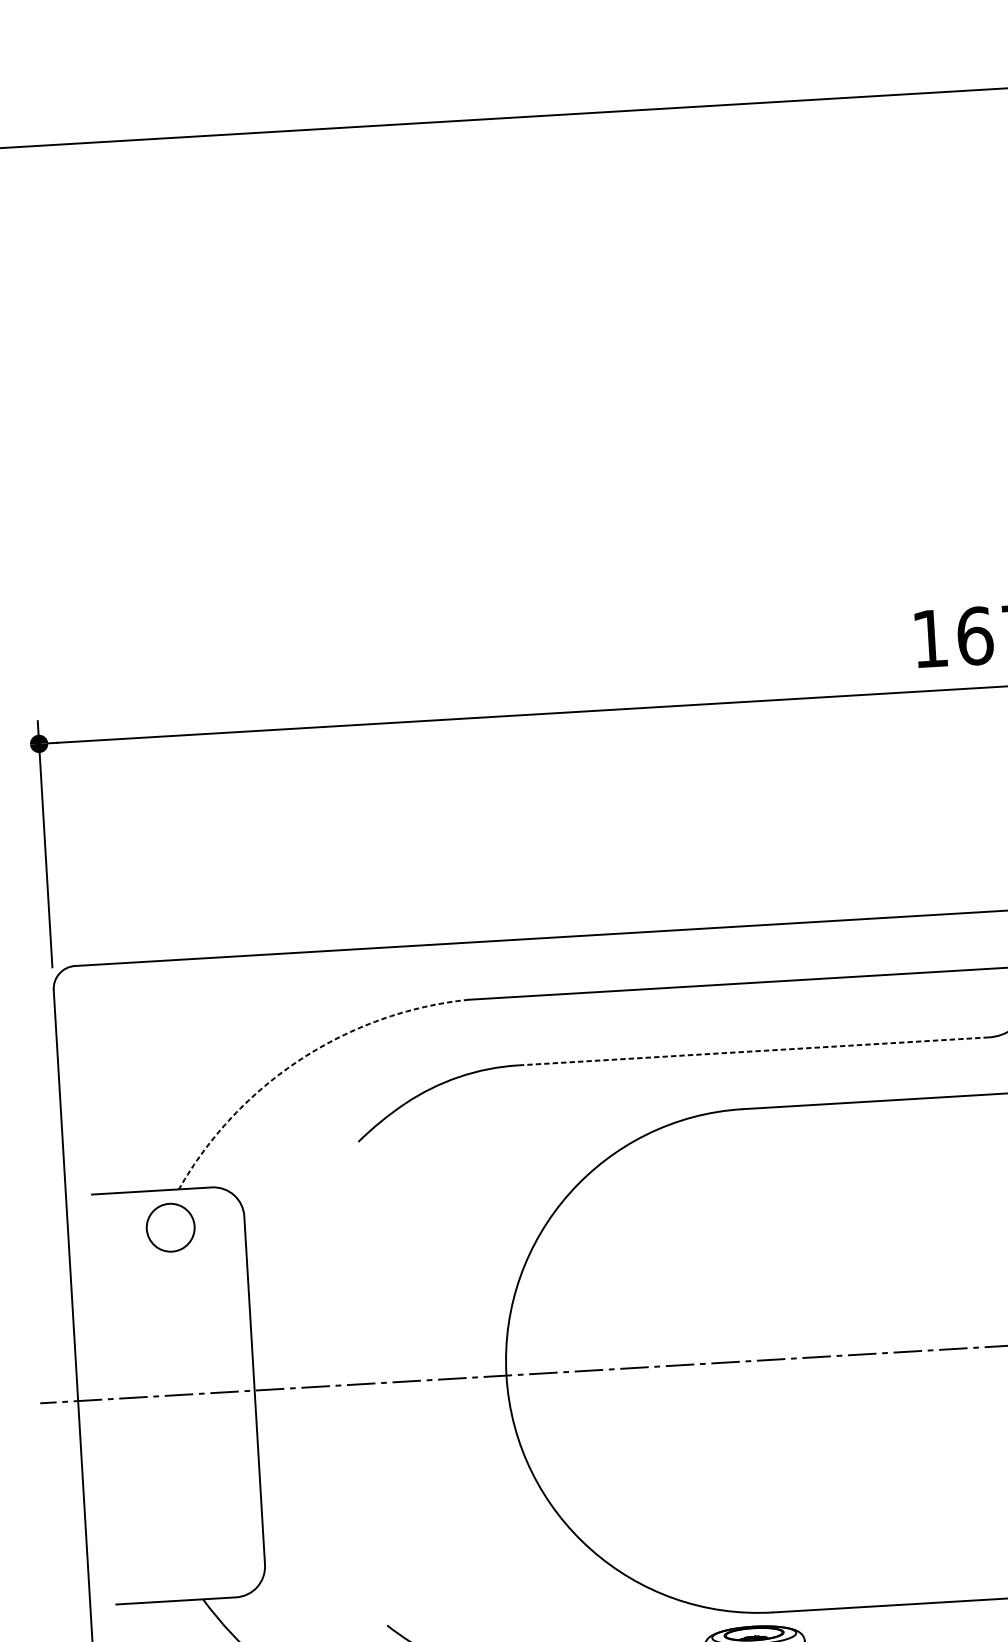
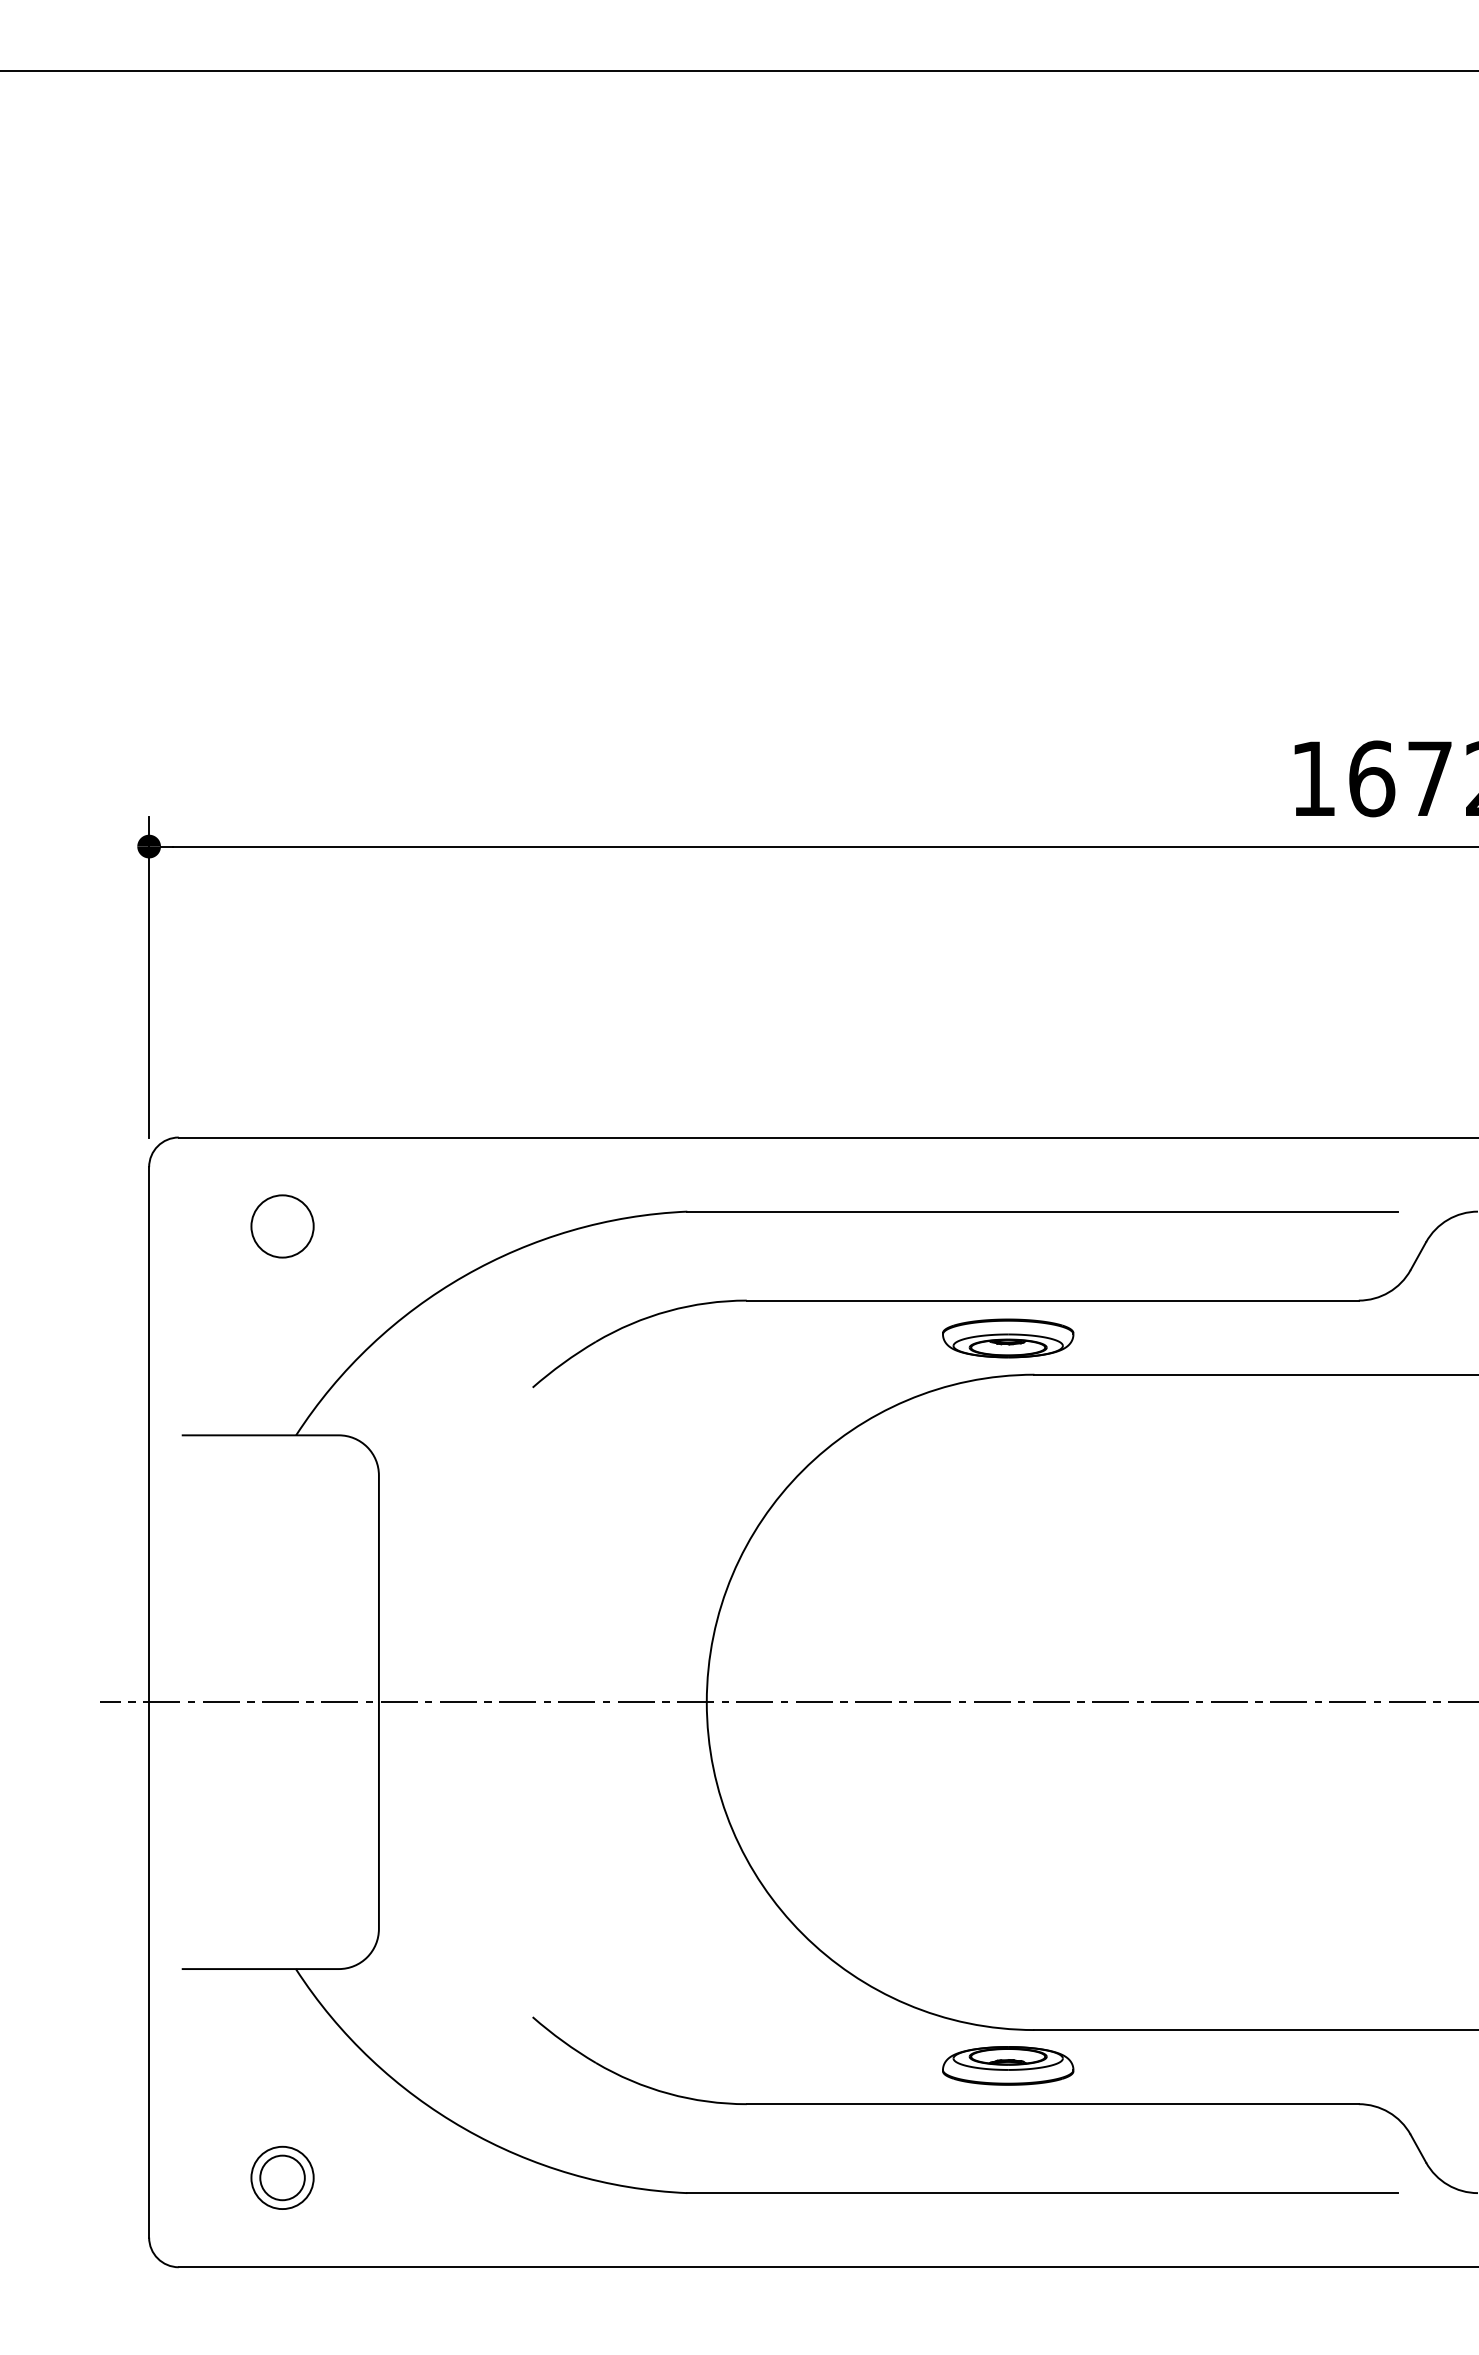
line: (754, 1051) -> (1053, 1300), dashed -> solid
arc: (300, 1058) -> (464, 1275), dashed -> solid
part: (721, 1082) -> (1008, 1338), added
circle: (170, 1227) -> (282, 1226), moved

